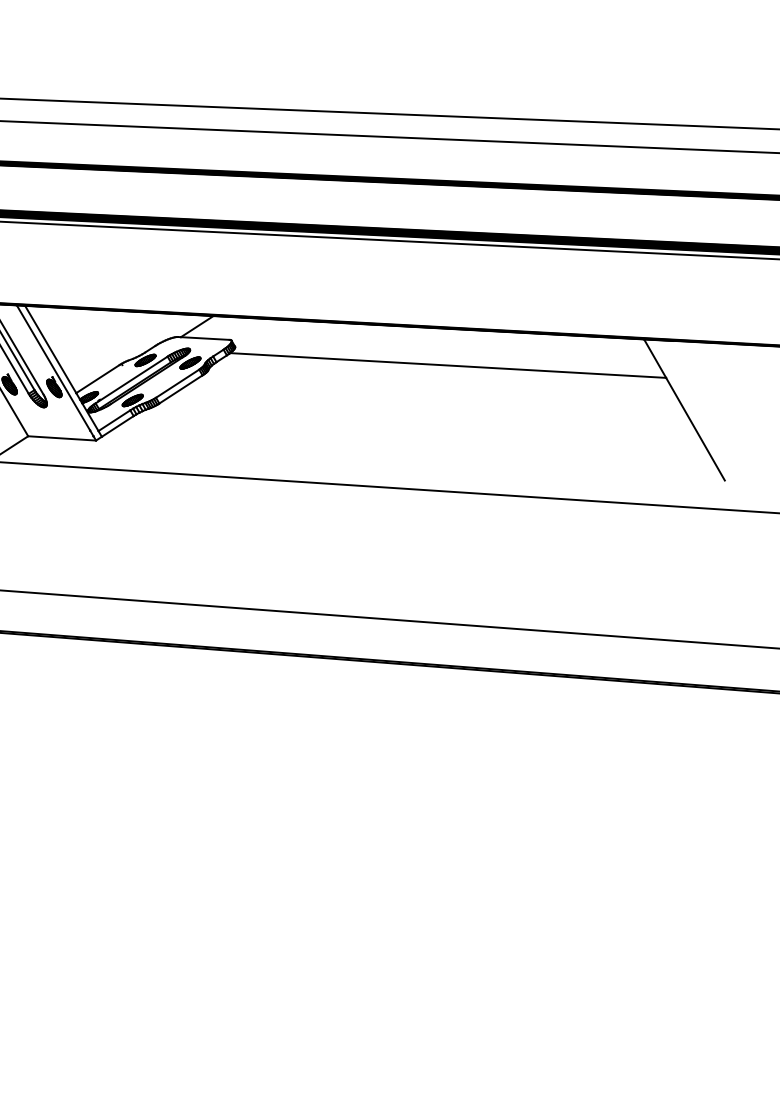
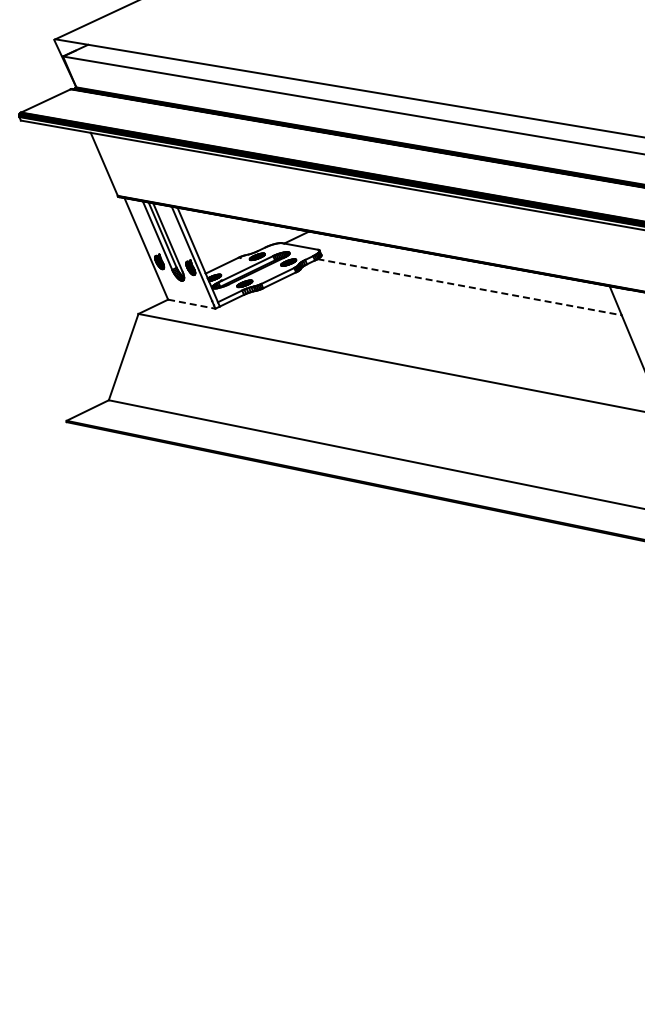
line: (448, 365) -> (469, 287), solid -> dashed
line: (63, 438) -> (192, 304), solid -> dashed

